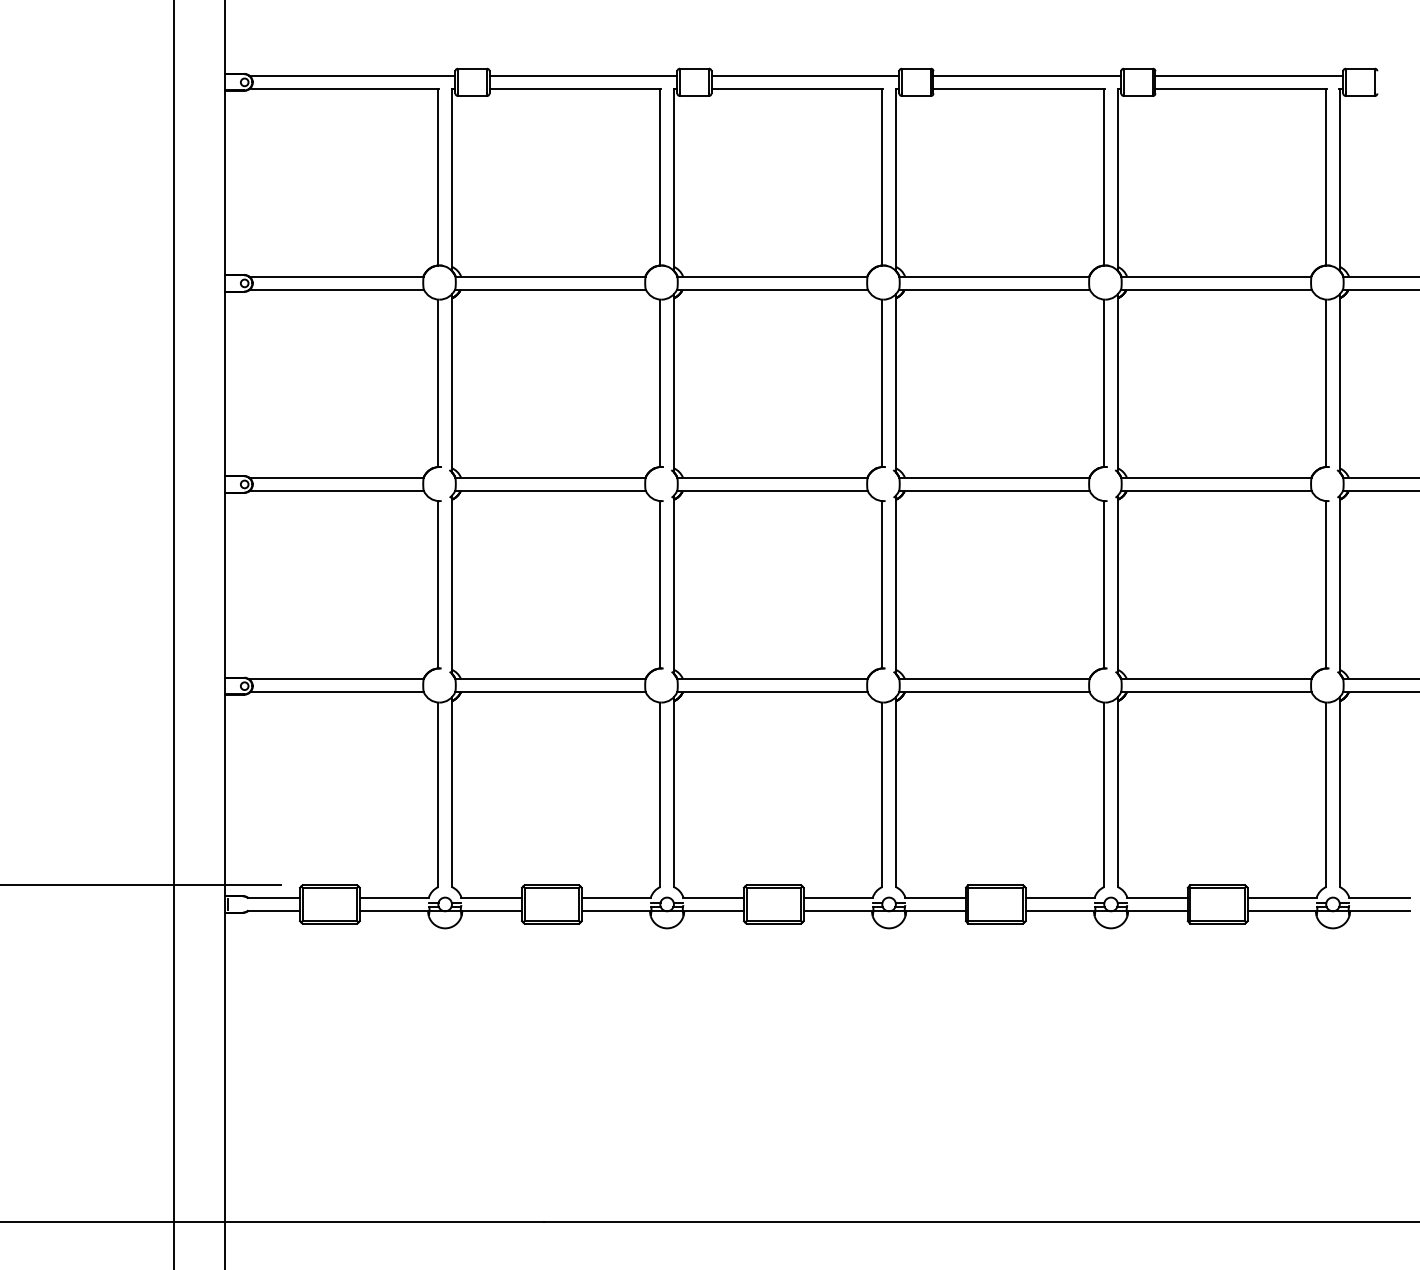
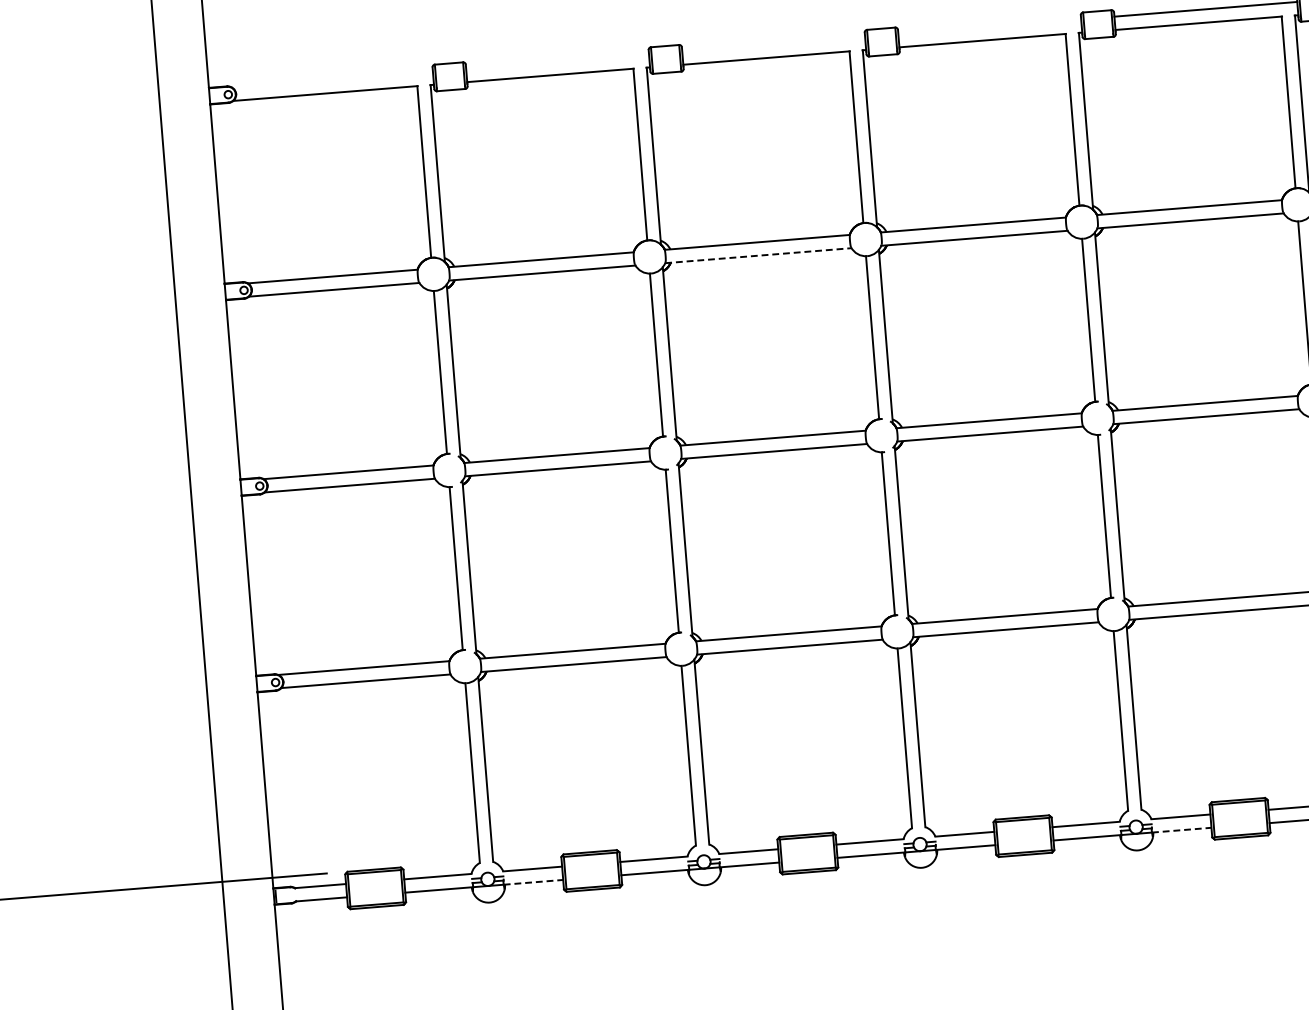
line: (352, 75) -> (332, 79), removed
line: (583, 75) -> (557, 61), removed
line: (805, 75) -> (773, 44), removed
line: (1027, 75) -> (989, 26), removed
line: (772, 290) -> (758, 255), solid -> dashed
line: (491, 911) -> (533, 882), solid -> dashed
line: (1157, 911) -> (1181, 830), solid -> dashed

